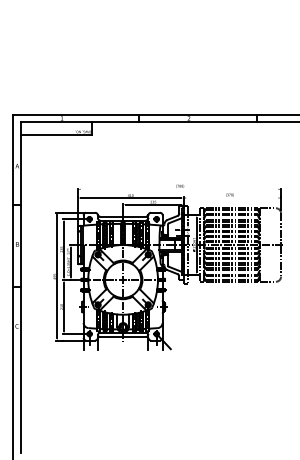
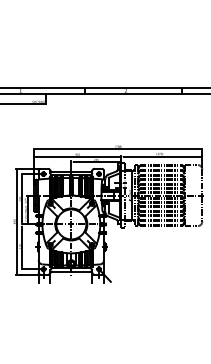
line: (179, 189) -> (118, 149), added
line: (232, 198) -> (162, 156), added

